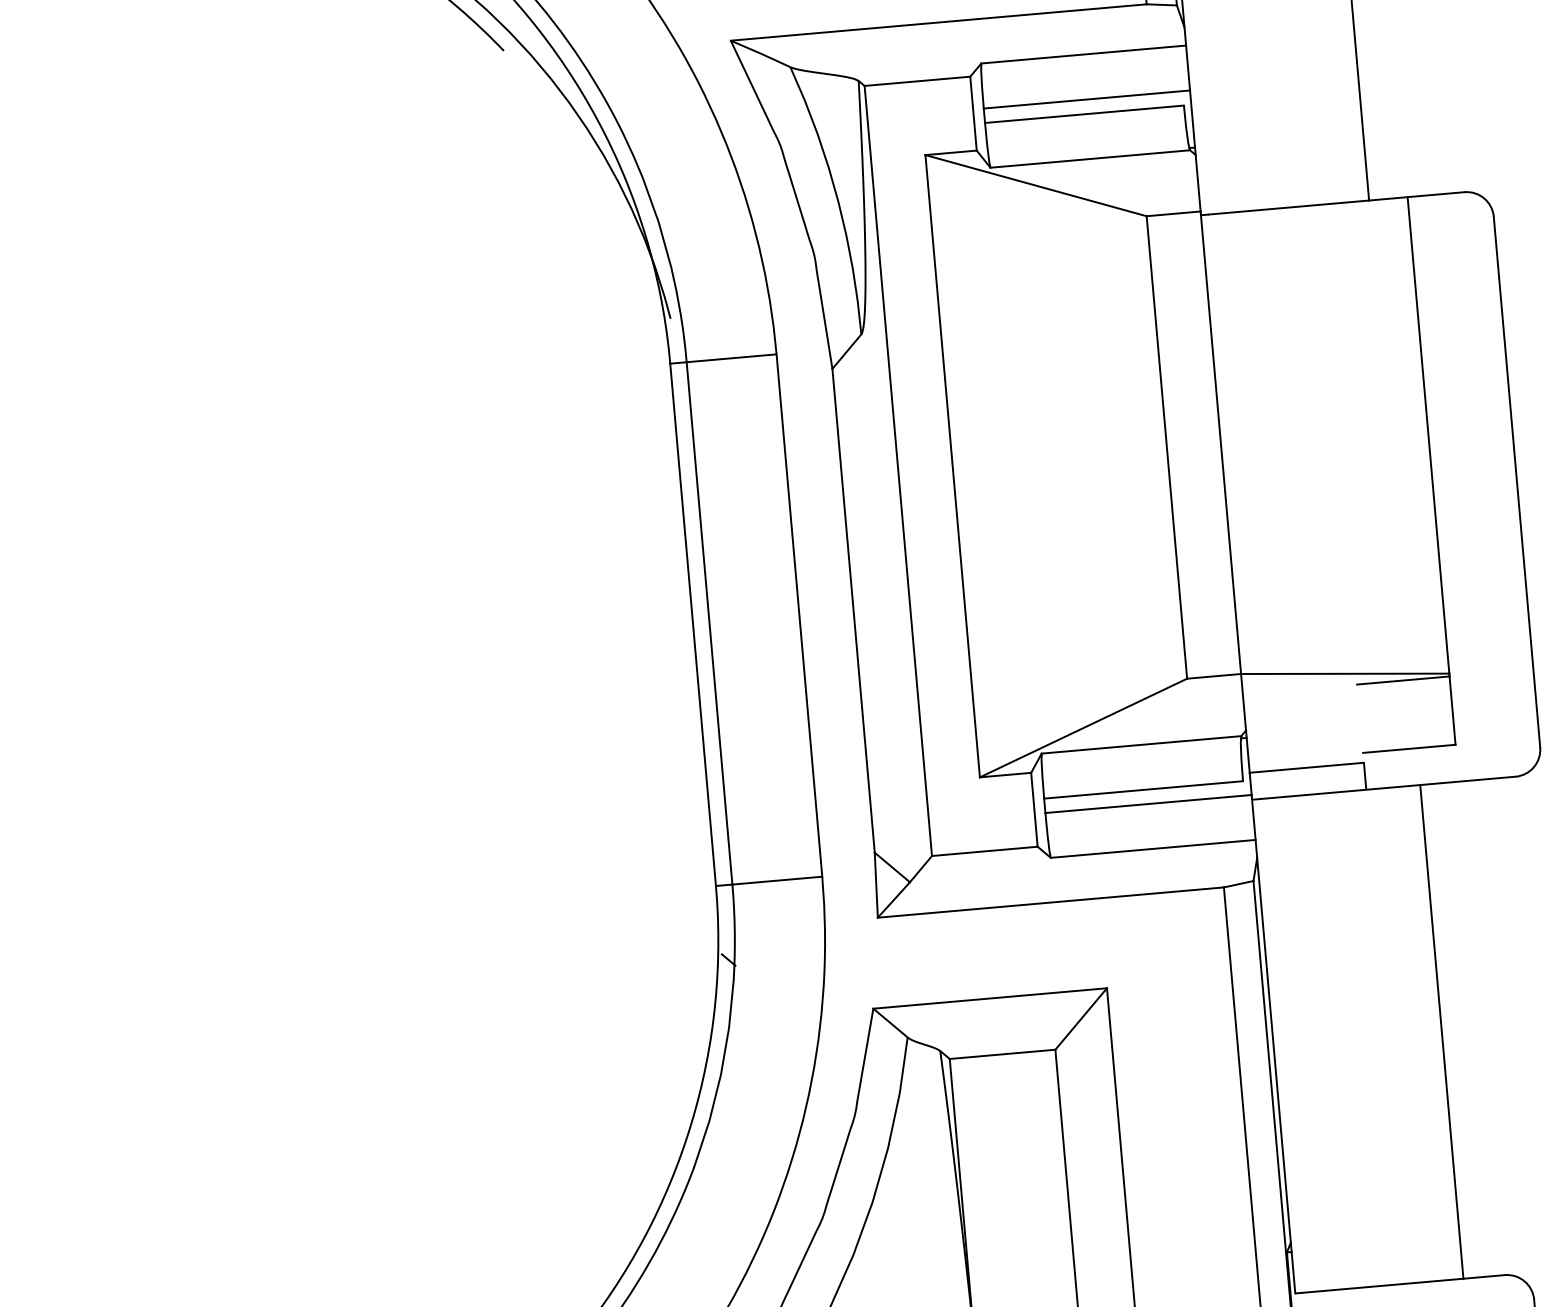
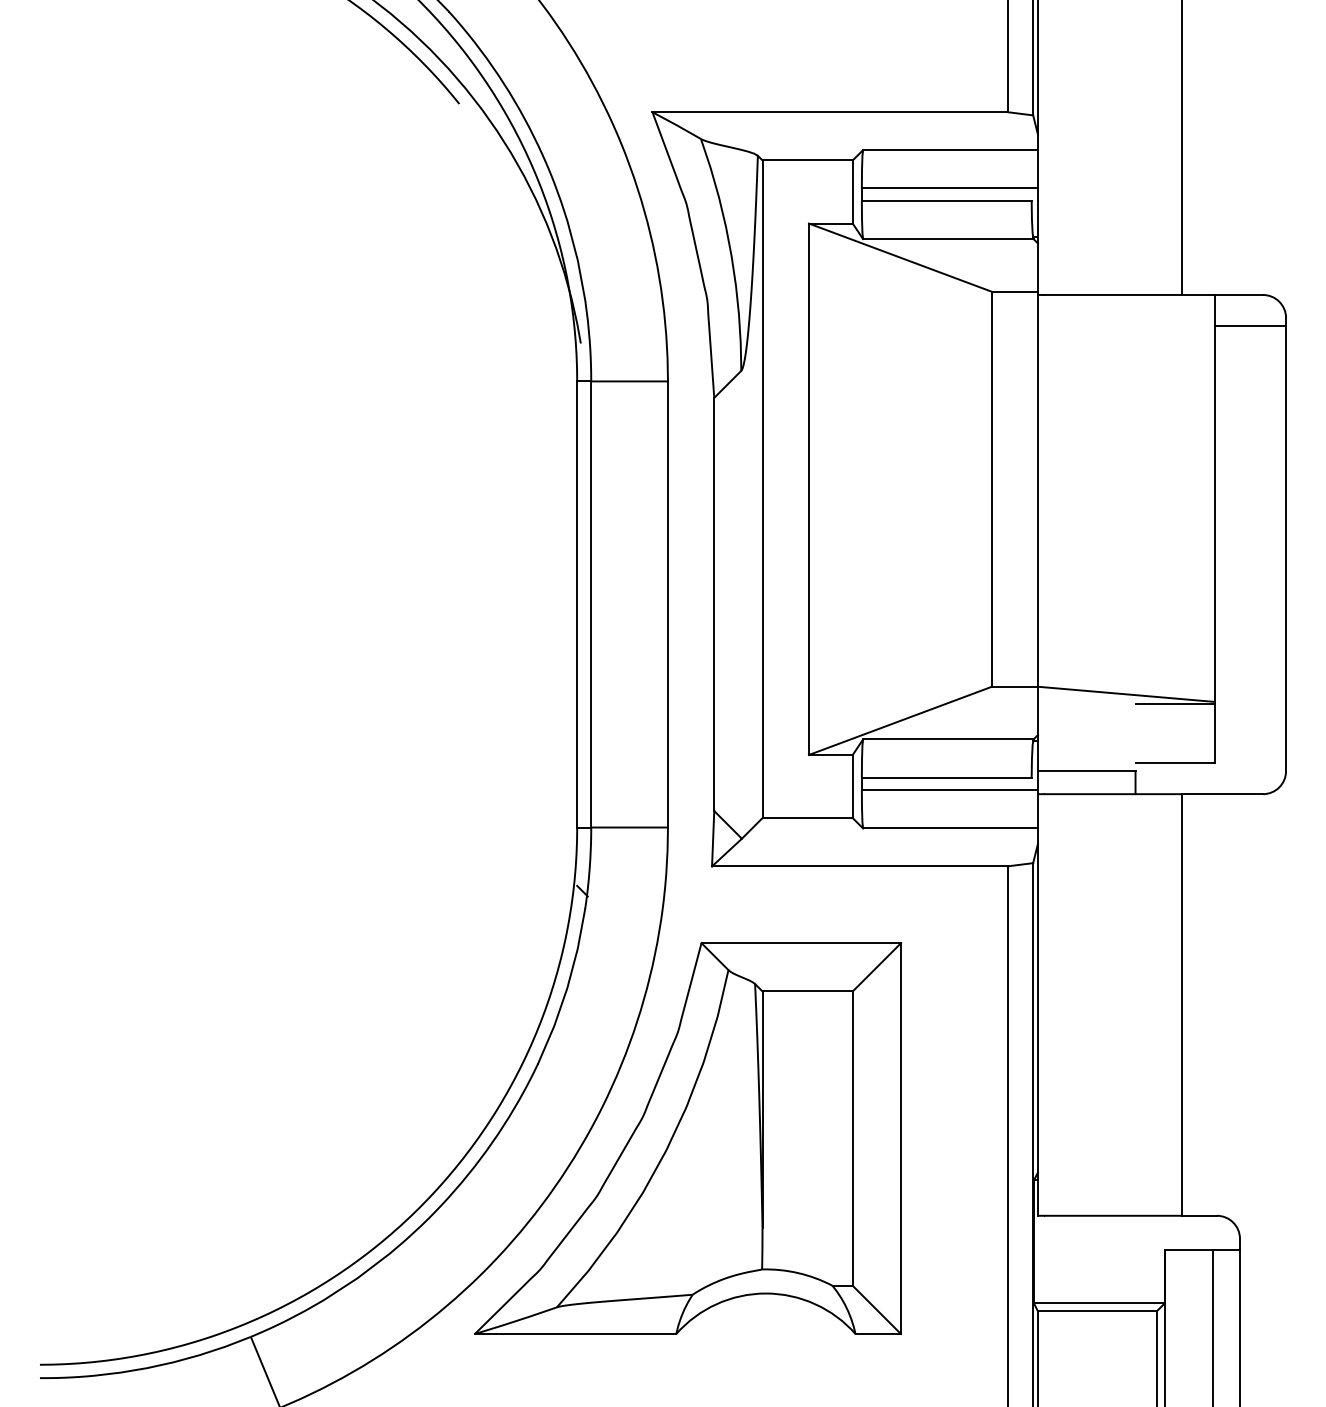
line: (1452, 229) -> (1250, 325), added

